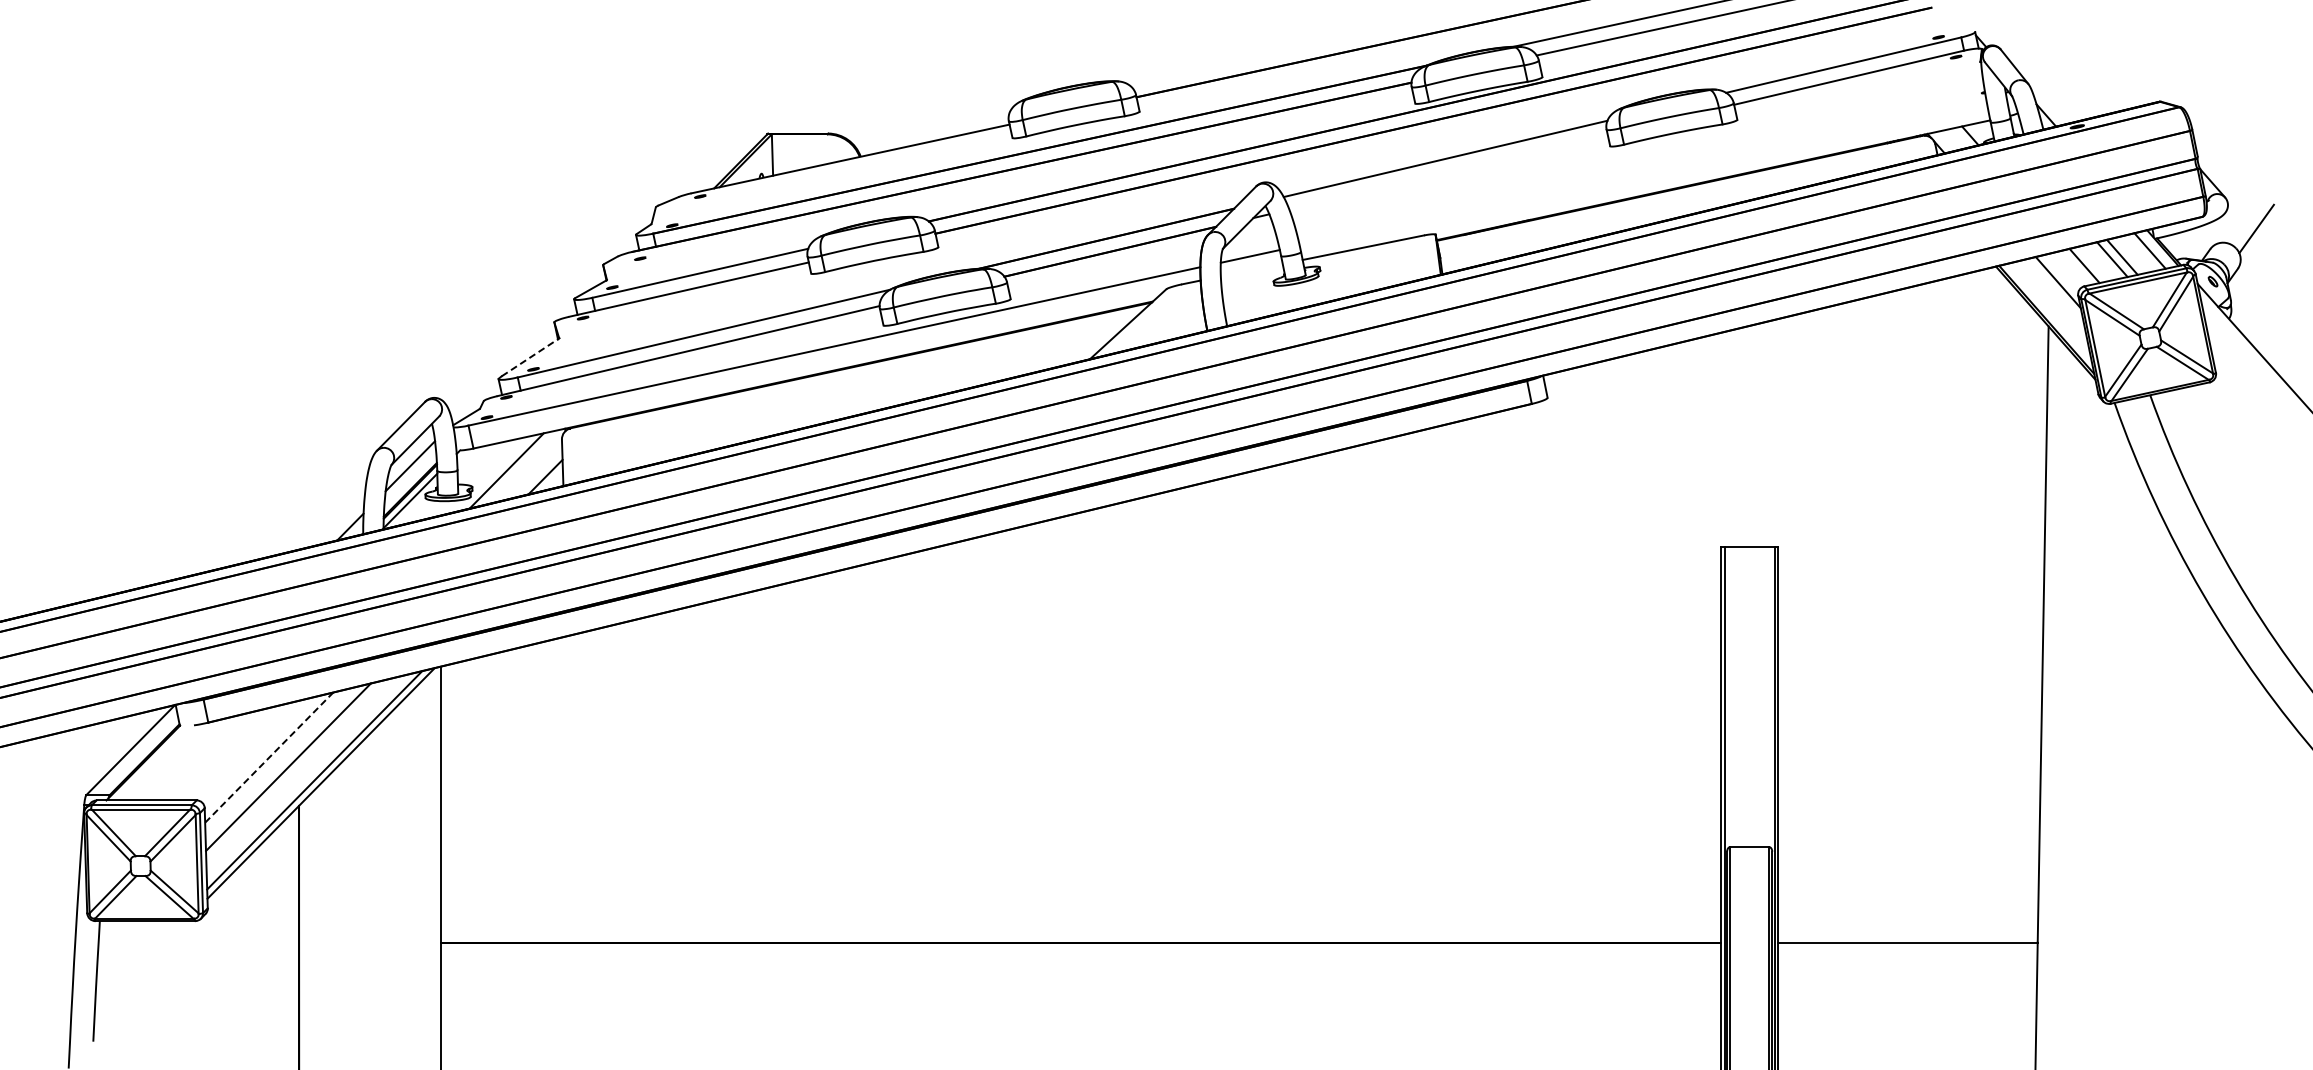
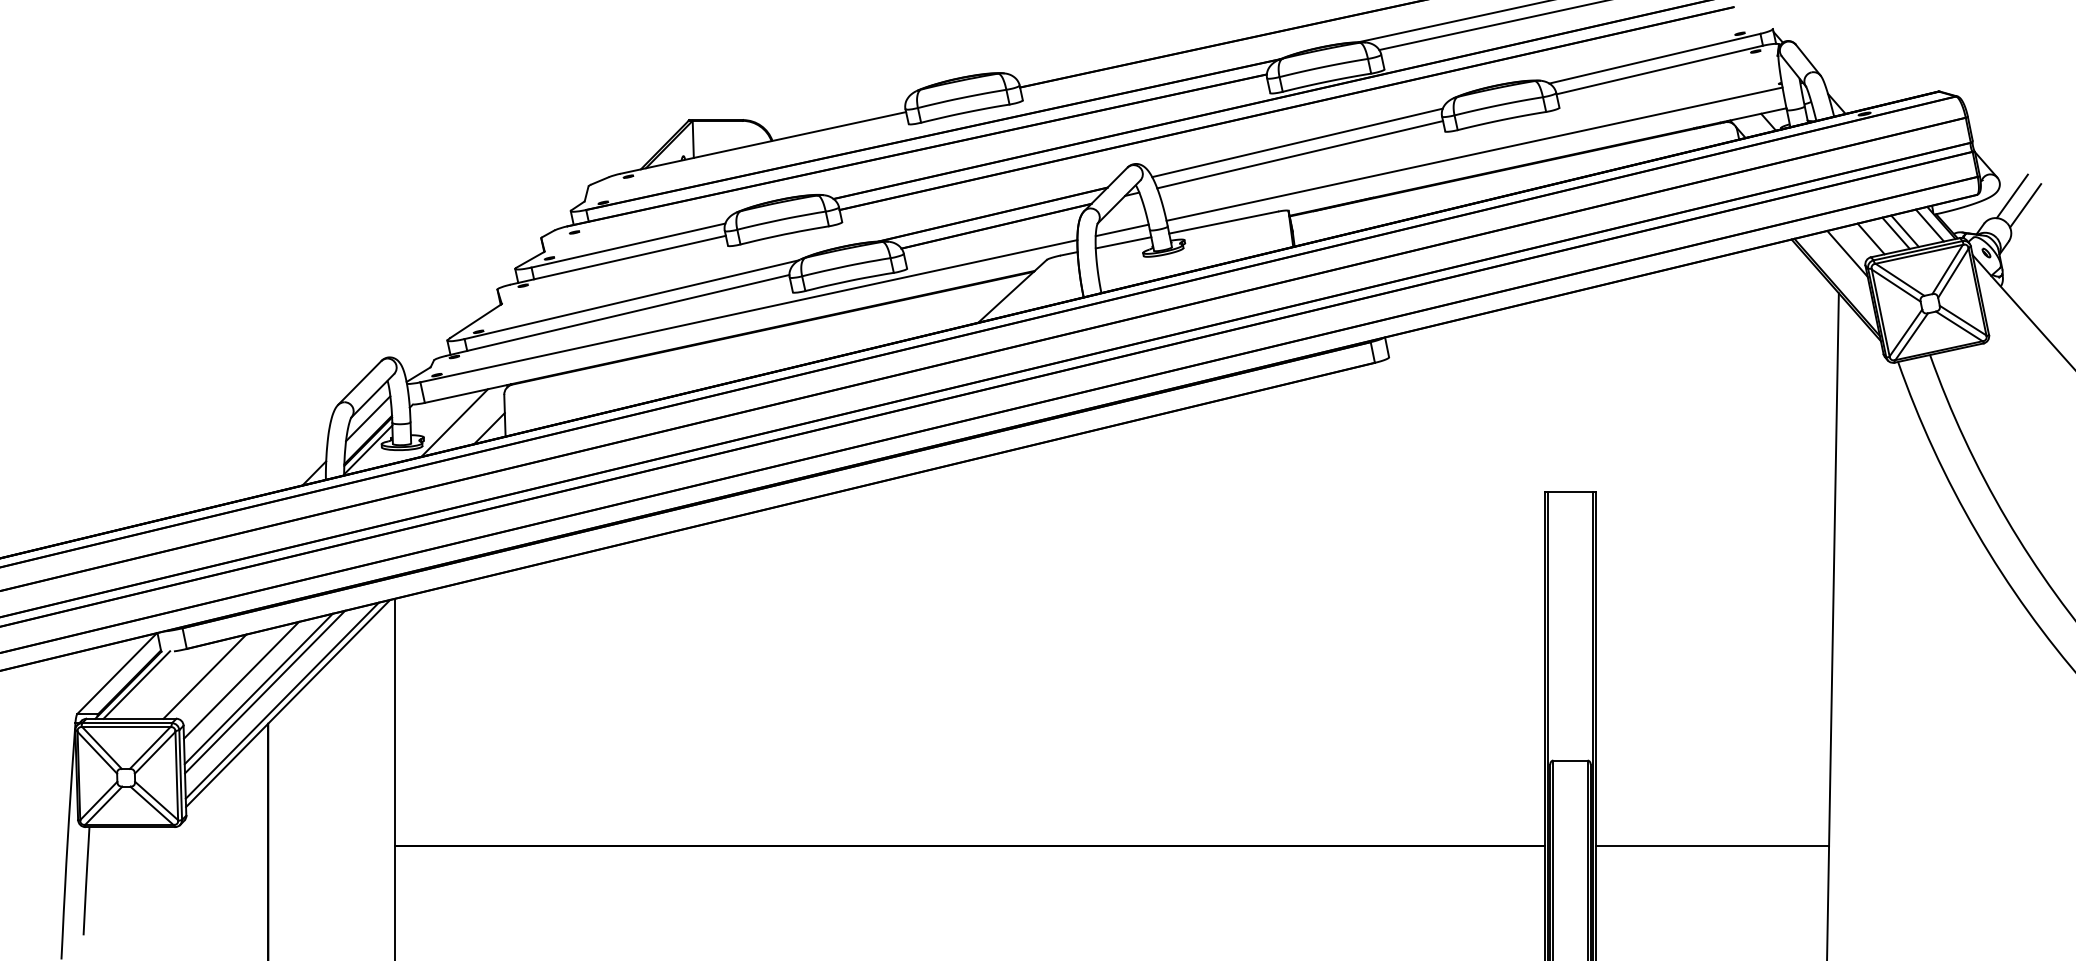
line: (1448, 171) -> (1300, 154), added
line: (1642, 171) -> (1474, 154), added
line: (2241, 218) -> (2012, 196), added
line: (1251, 270) -> (1123, 243), added
line: (530, 357) -> (476, 321), dashed -> solid
line: (228, 753) -> (204, 676), added
line: (269, 757) -> (241, 680), dashed -> solid
line: (152, 762) -> (136, 684), added
line: (295, 770) -> (265, 691), added

